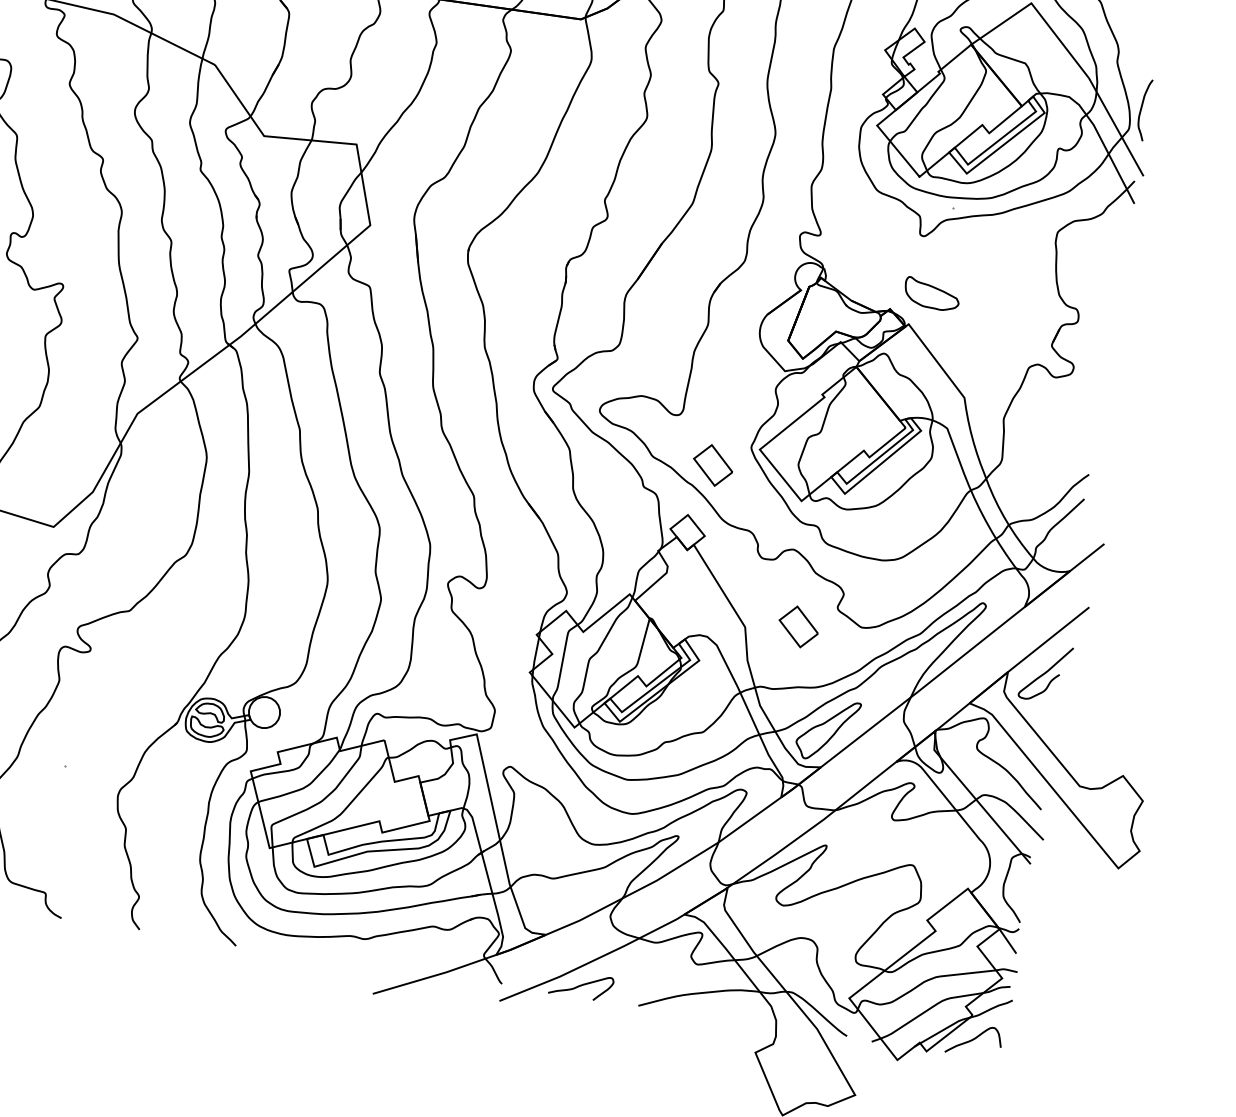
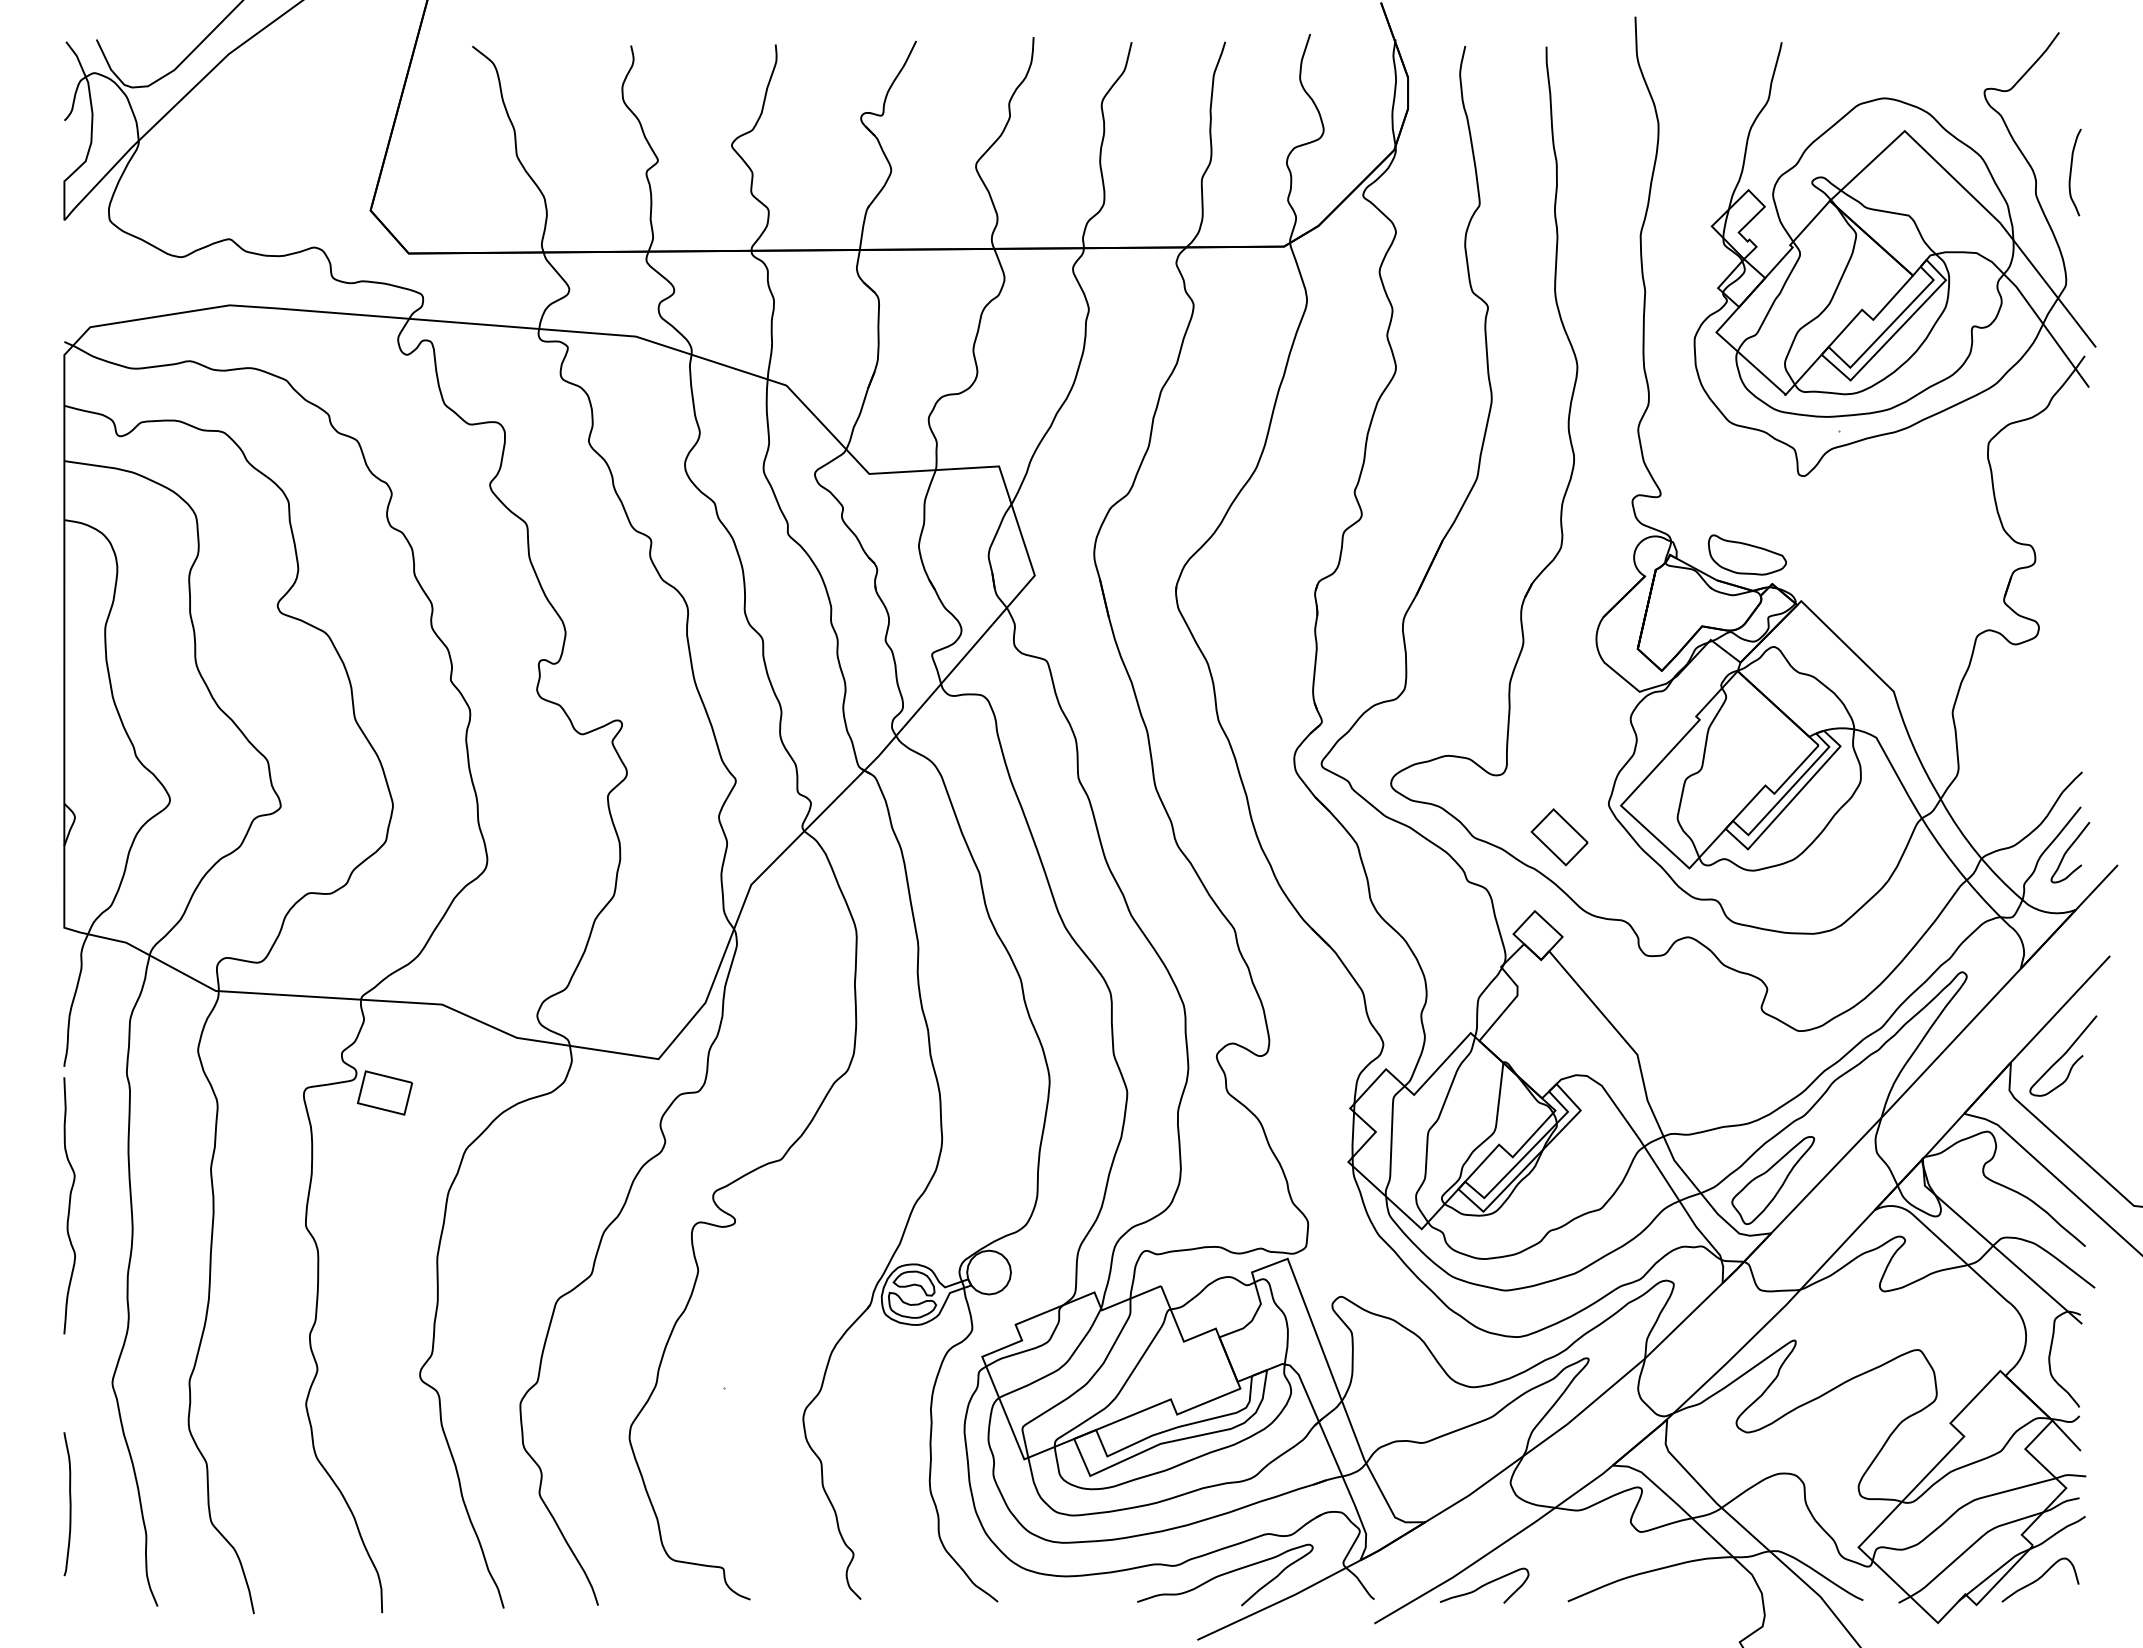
curve: (1141, 109) -> (2071, 172), moved
part: (932, 294) -> (1747, 554), moved
curve: (1071, 528) -> (2068, 850), added
part: (798, 627) -> (1711, 1043), removed
curve: (399, 950) -> (1225, 1574), added

